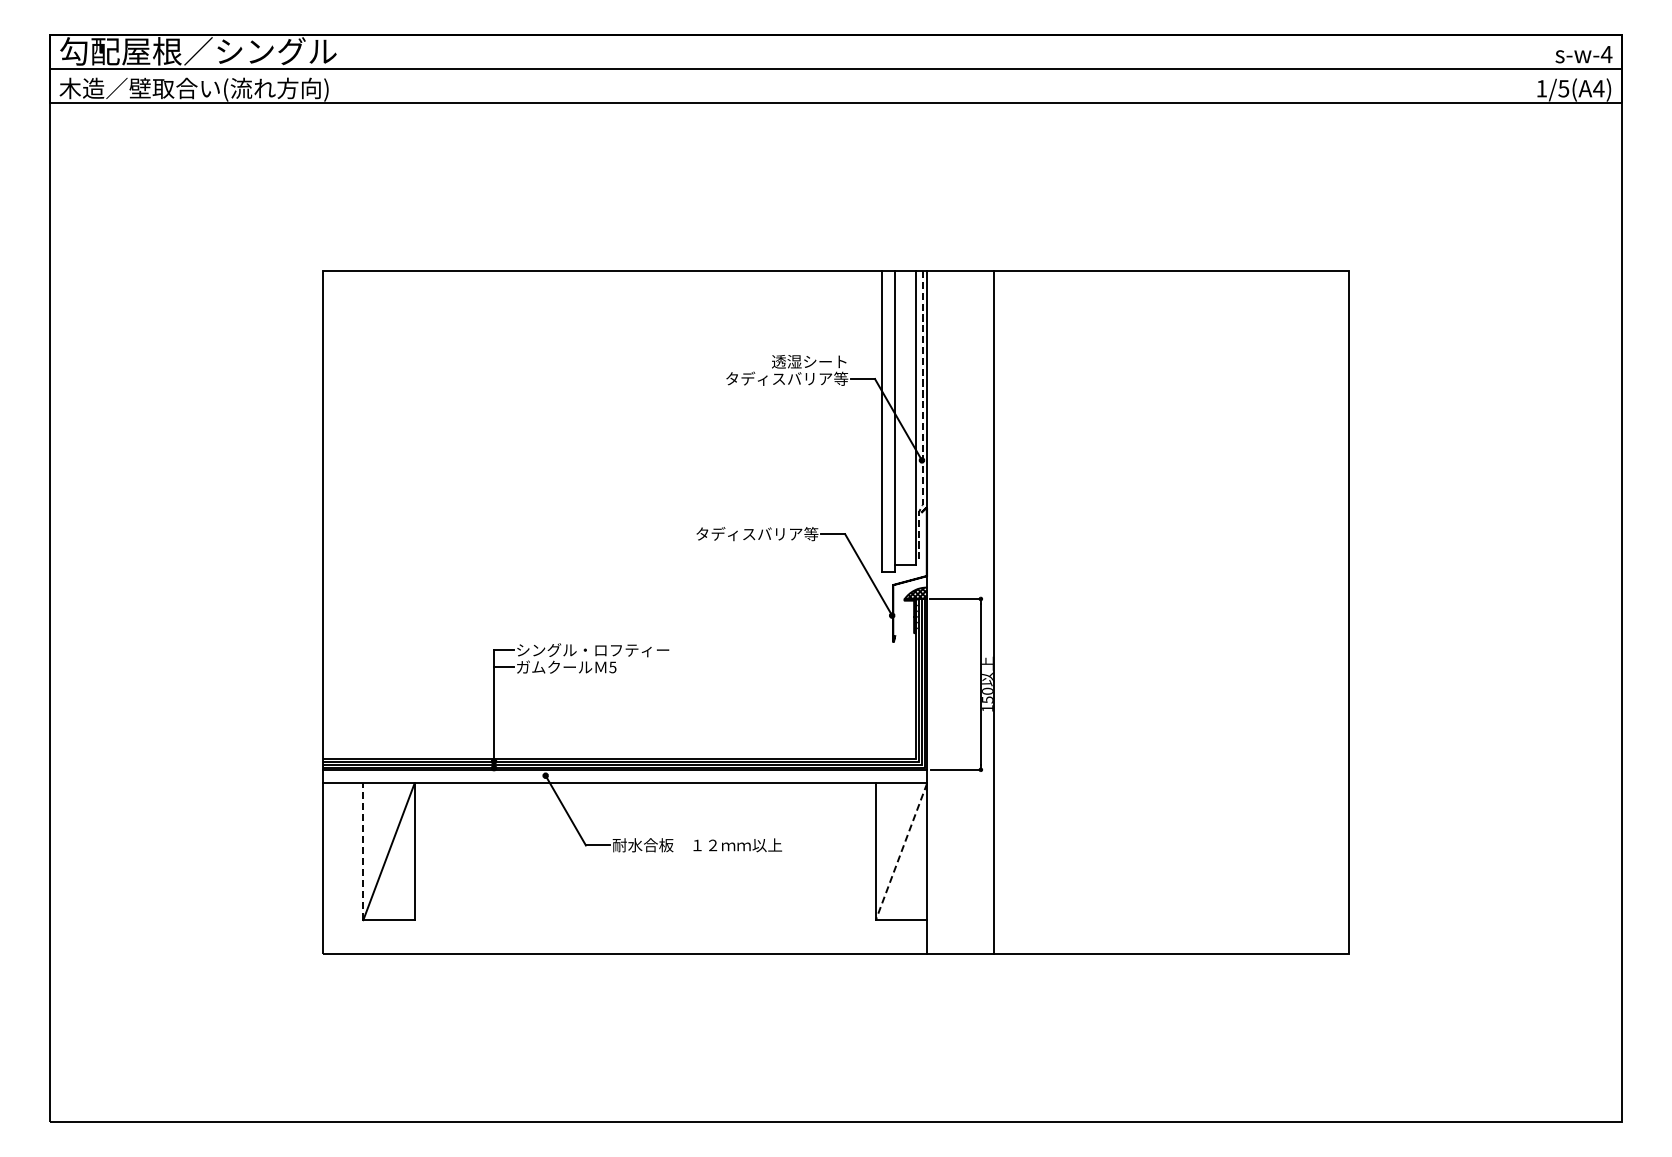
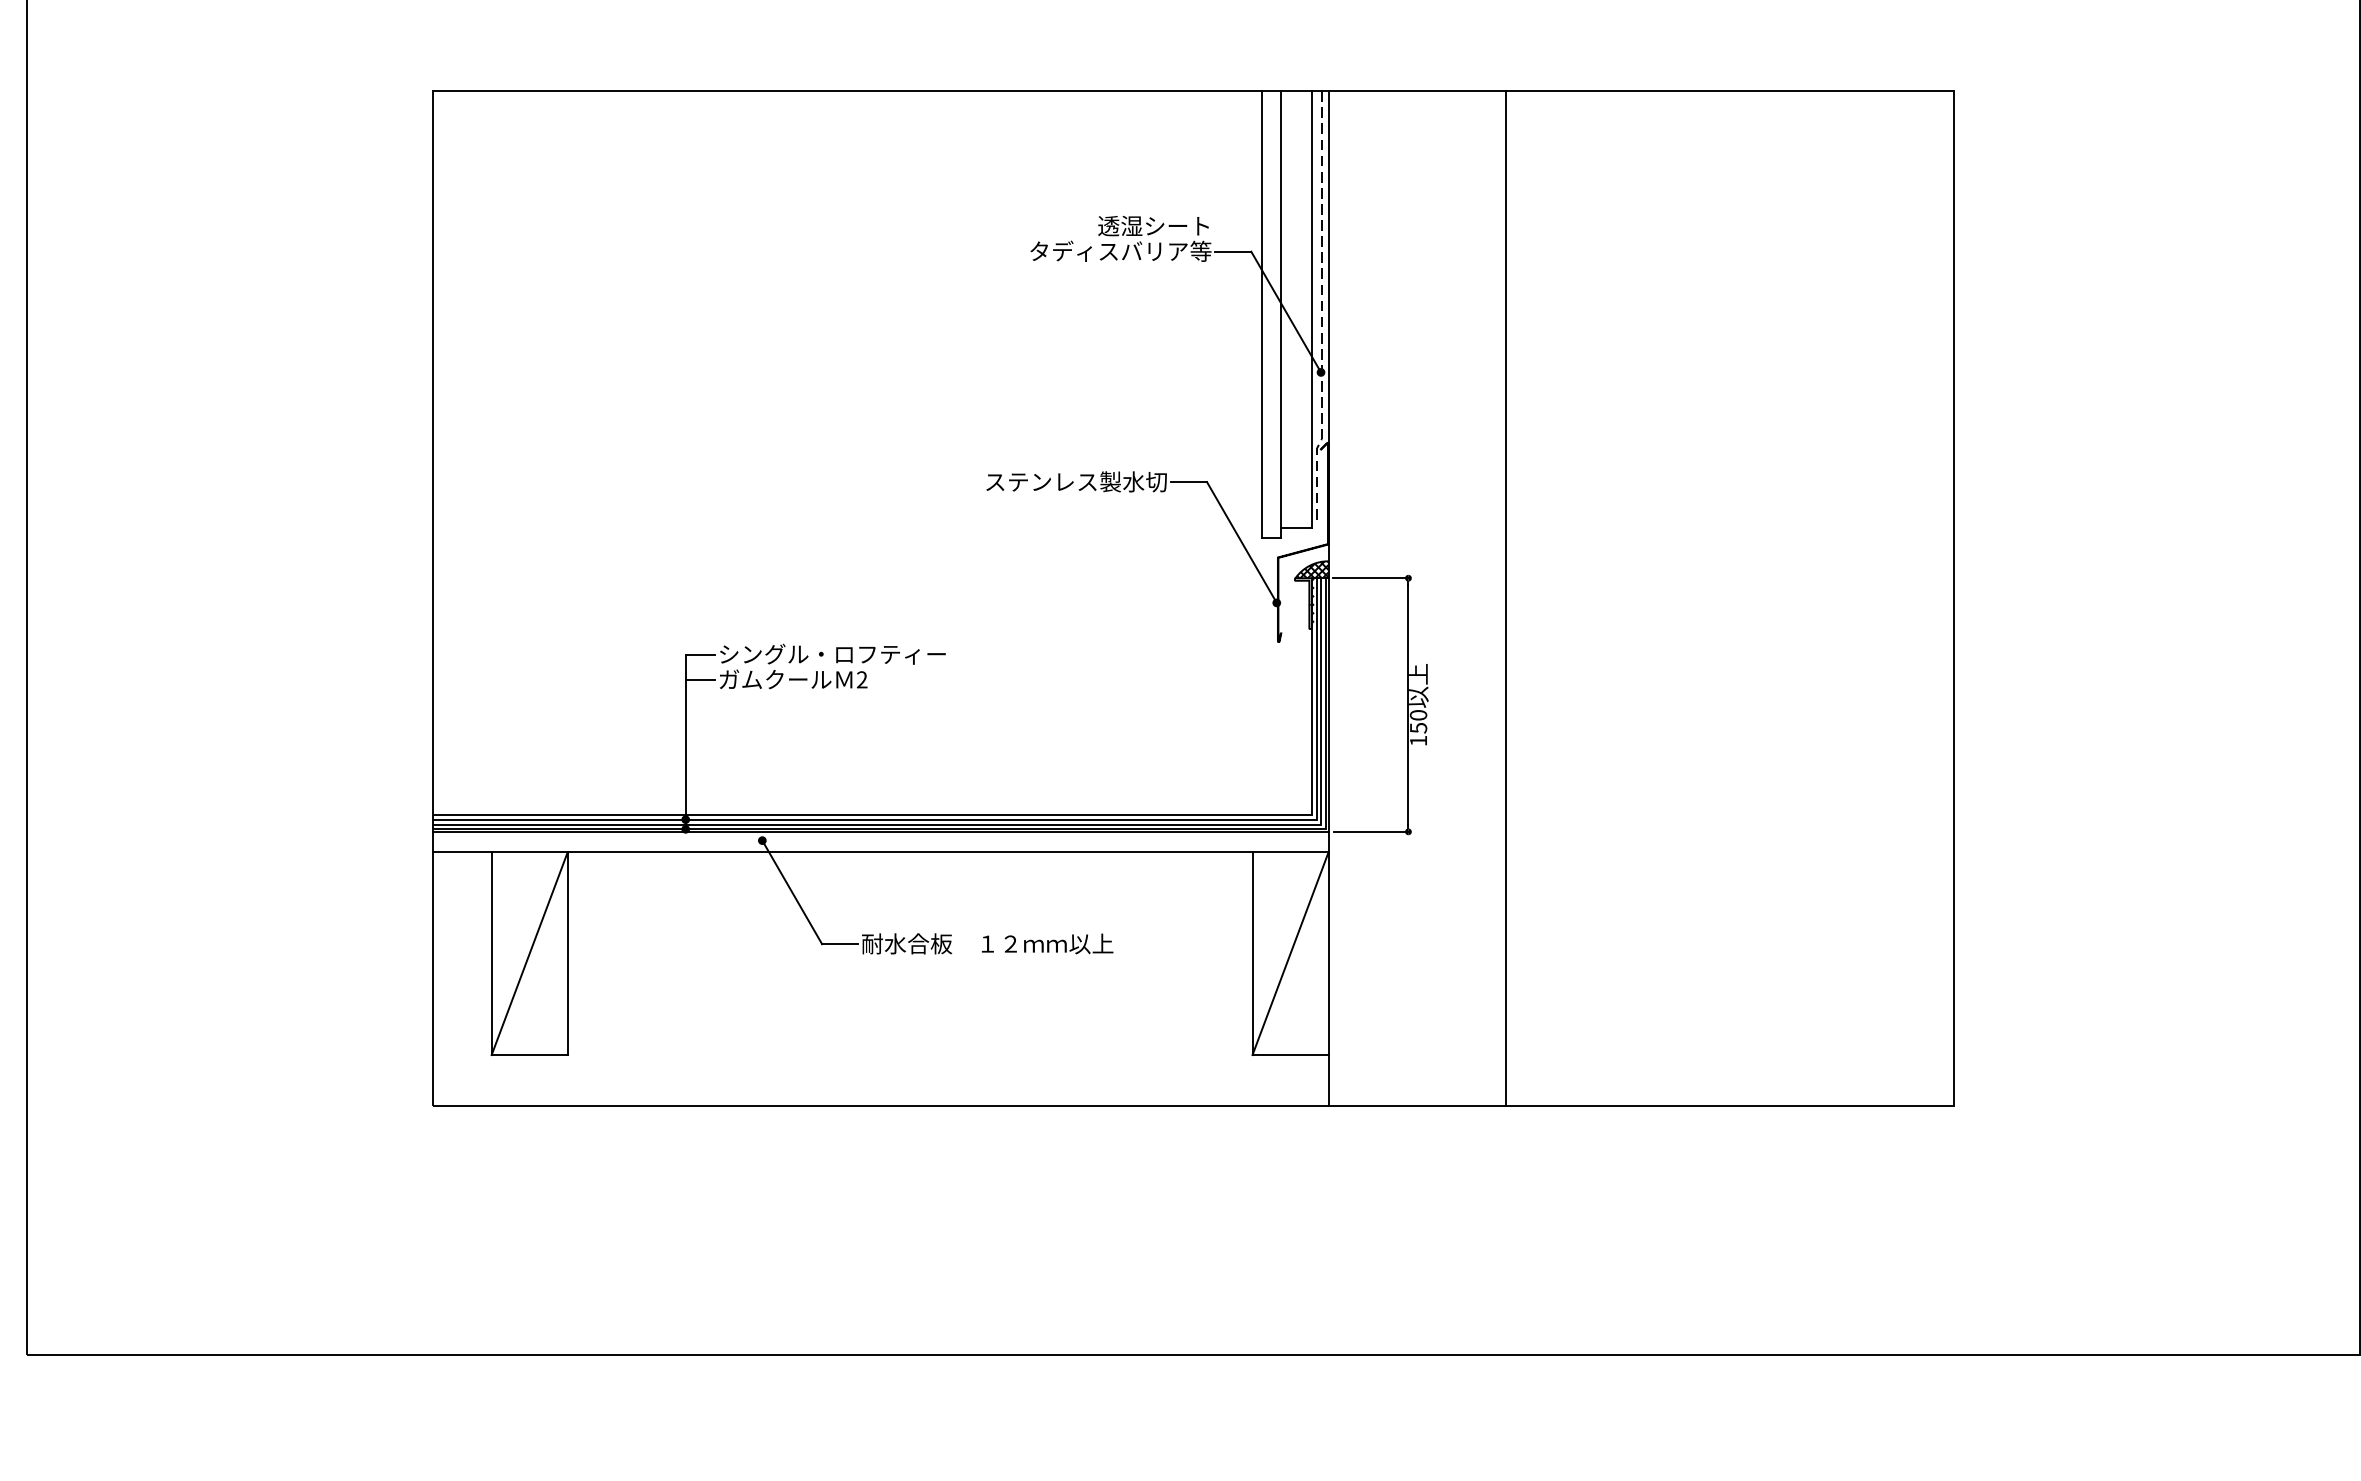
text: (757, 534) -> (1076, 482), タディスバリア等 -> ステンレス製水切
line: (993, 612) -> (1505, 598), moved
text: (612, 667) -> (861, 679), 5 -> 2
line: (363, 851) -> (491, 953), dashed -> solid
line: (901, 851) -> (1290, 953), dashed -> solid

